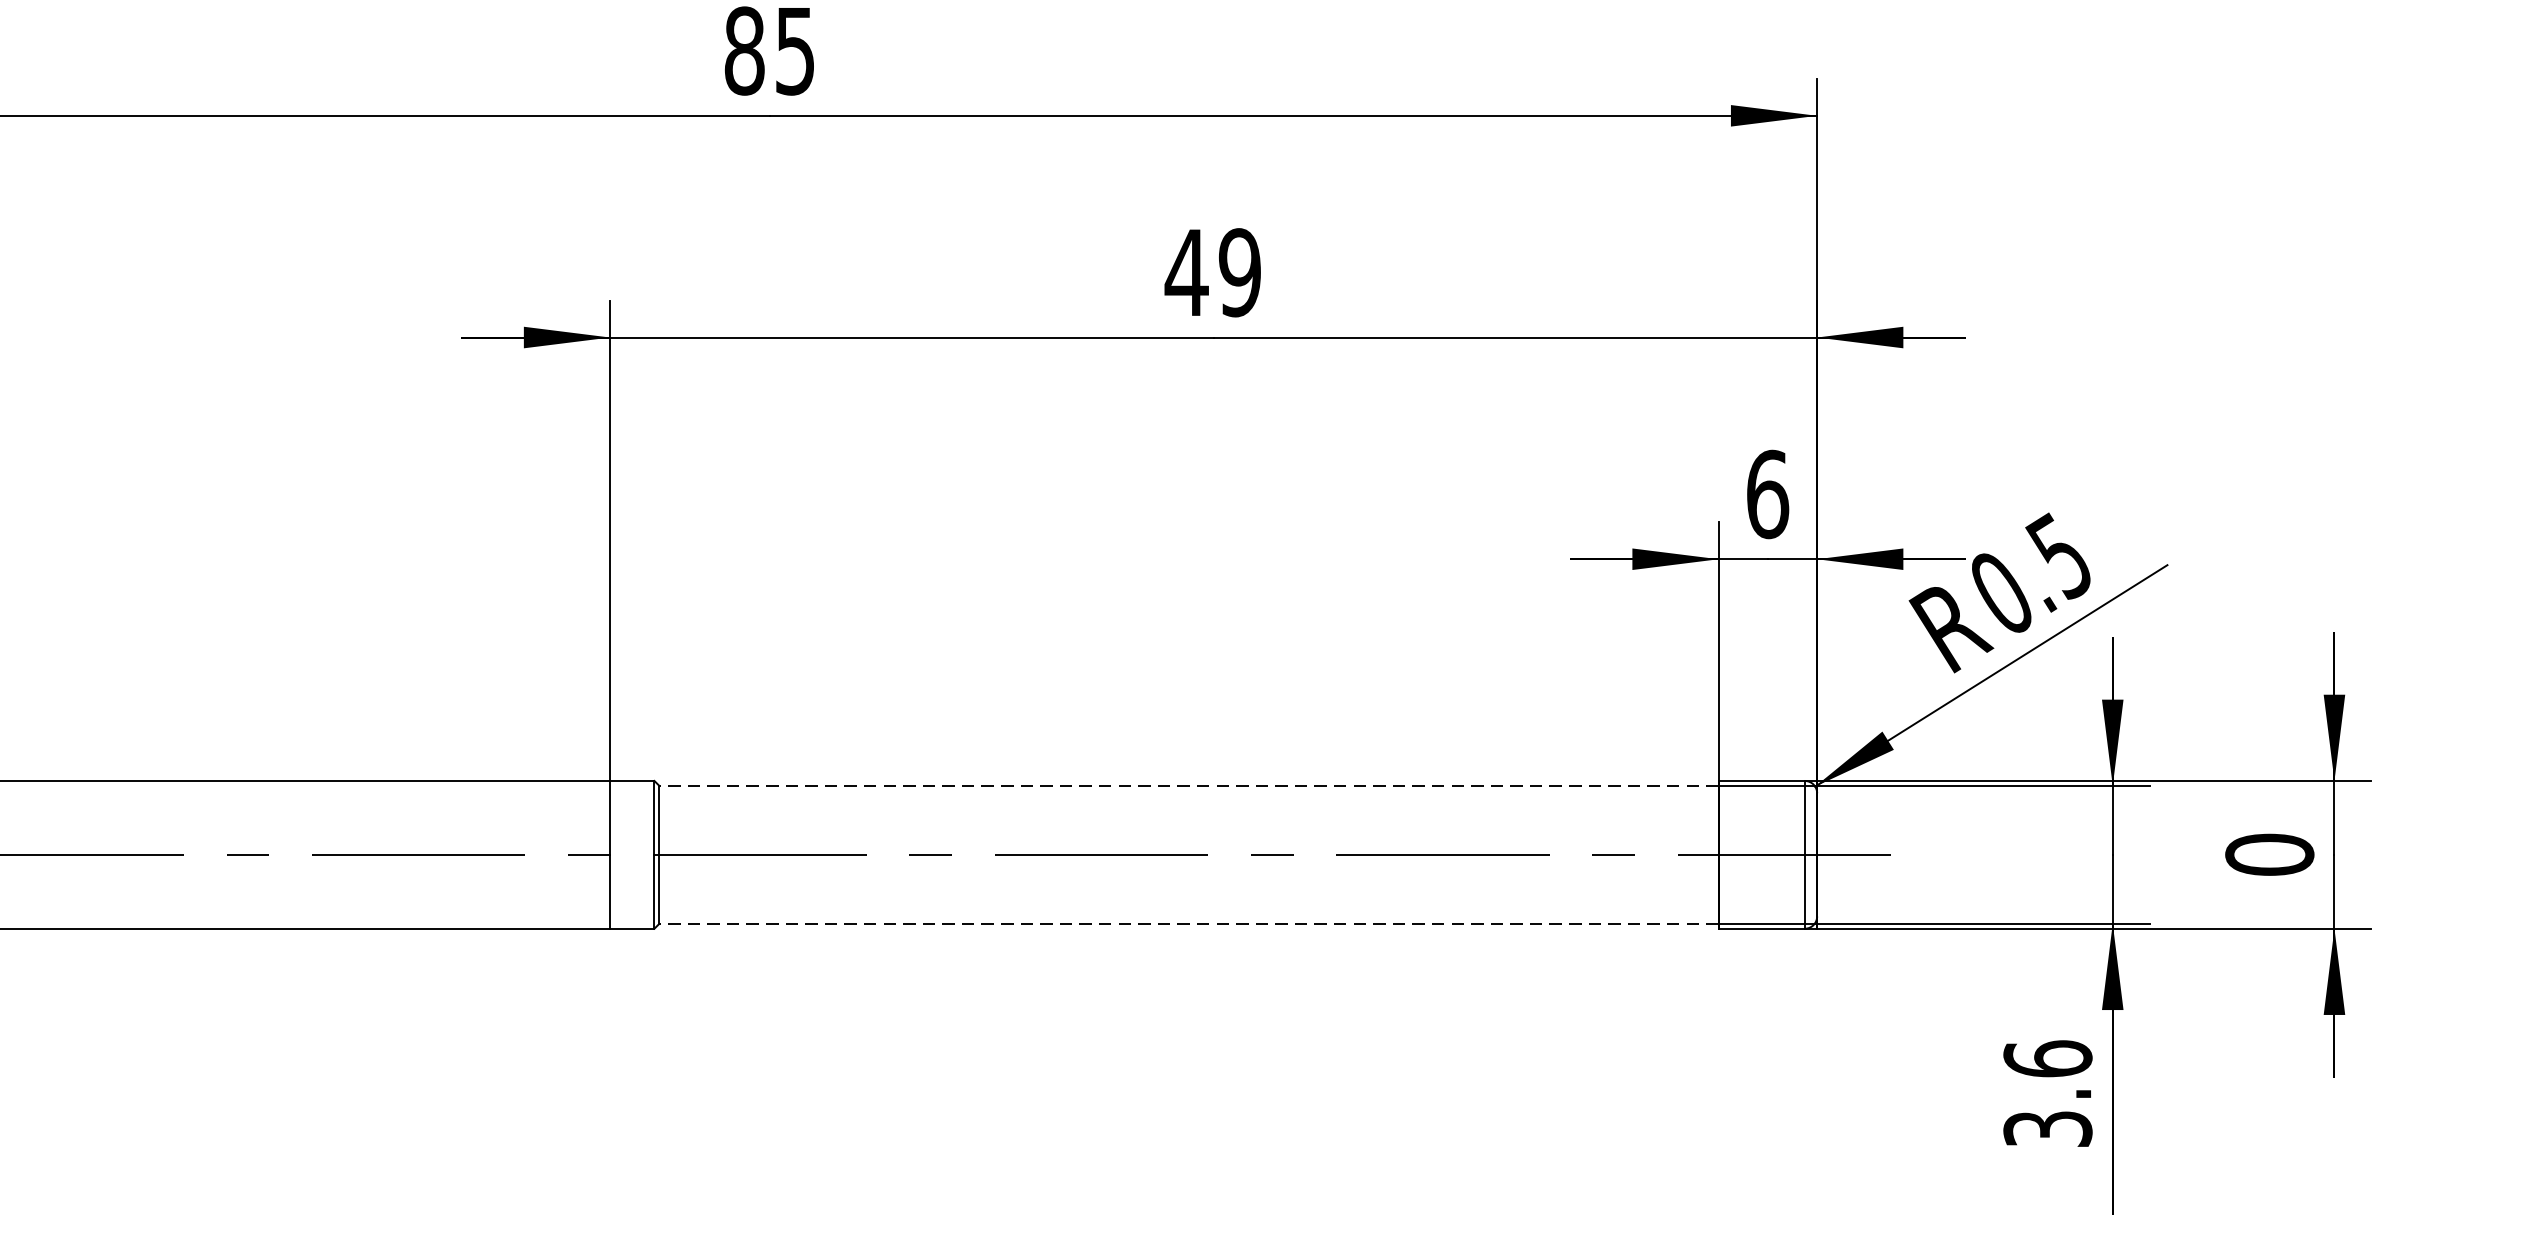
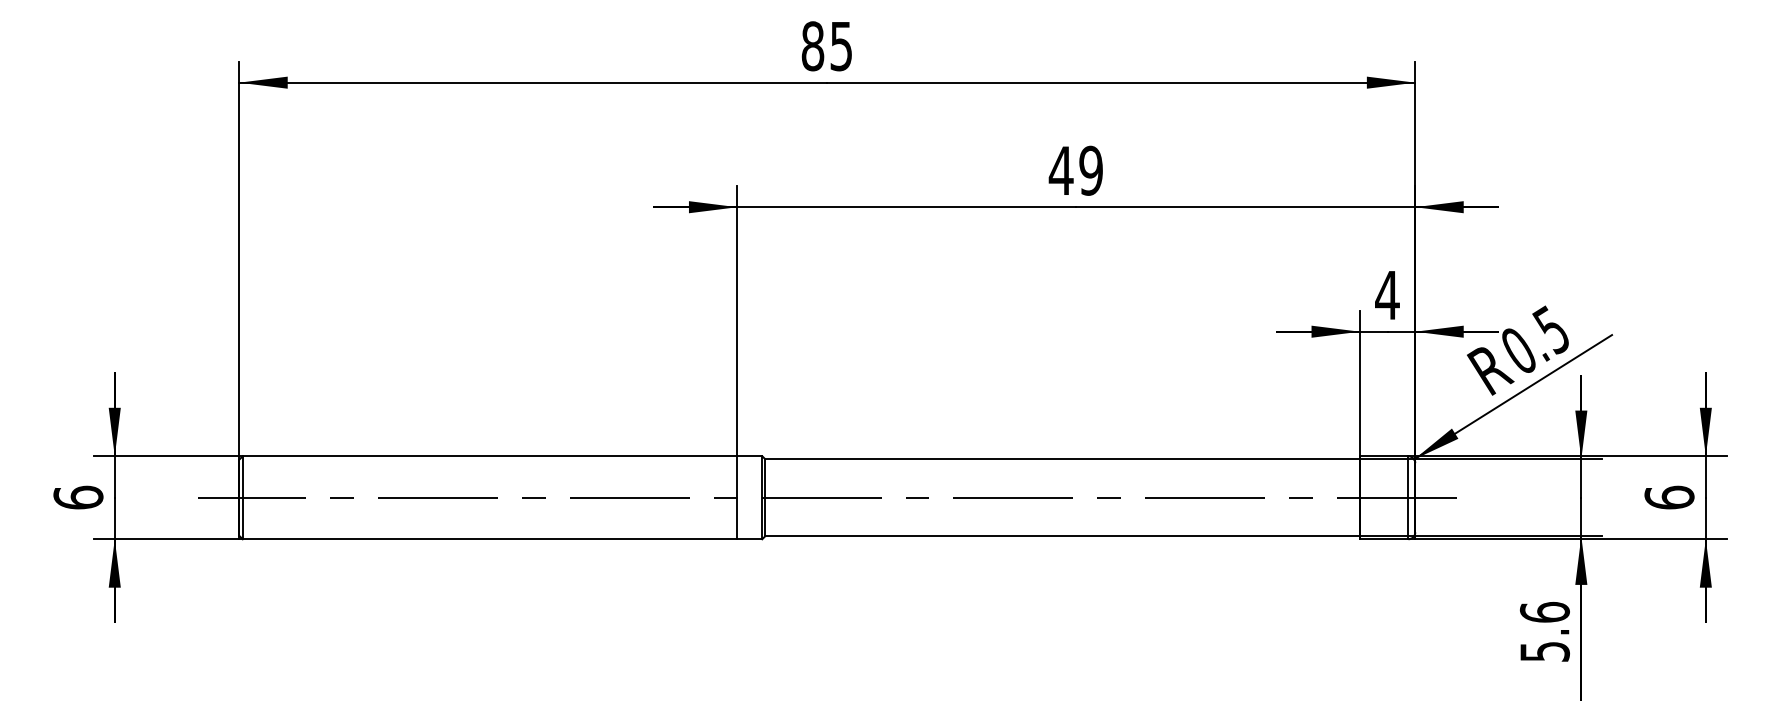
text: (1767, 494) -> (1387, 295), 6 -> 4
line: (1188, 786) -> (1062, 459), dashed -> solid
text: (2269, 854) -> (1669, 497), 0 -> 6
line: (1188, 923) -> (1062, 536), dashed -> solid
text: (2047, 1128) -> (1544, 651), 3.6 -> 5.6

